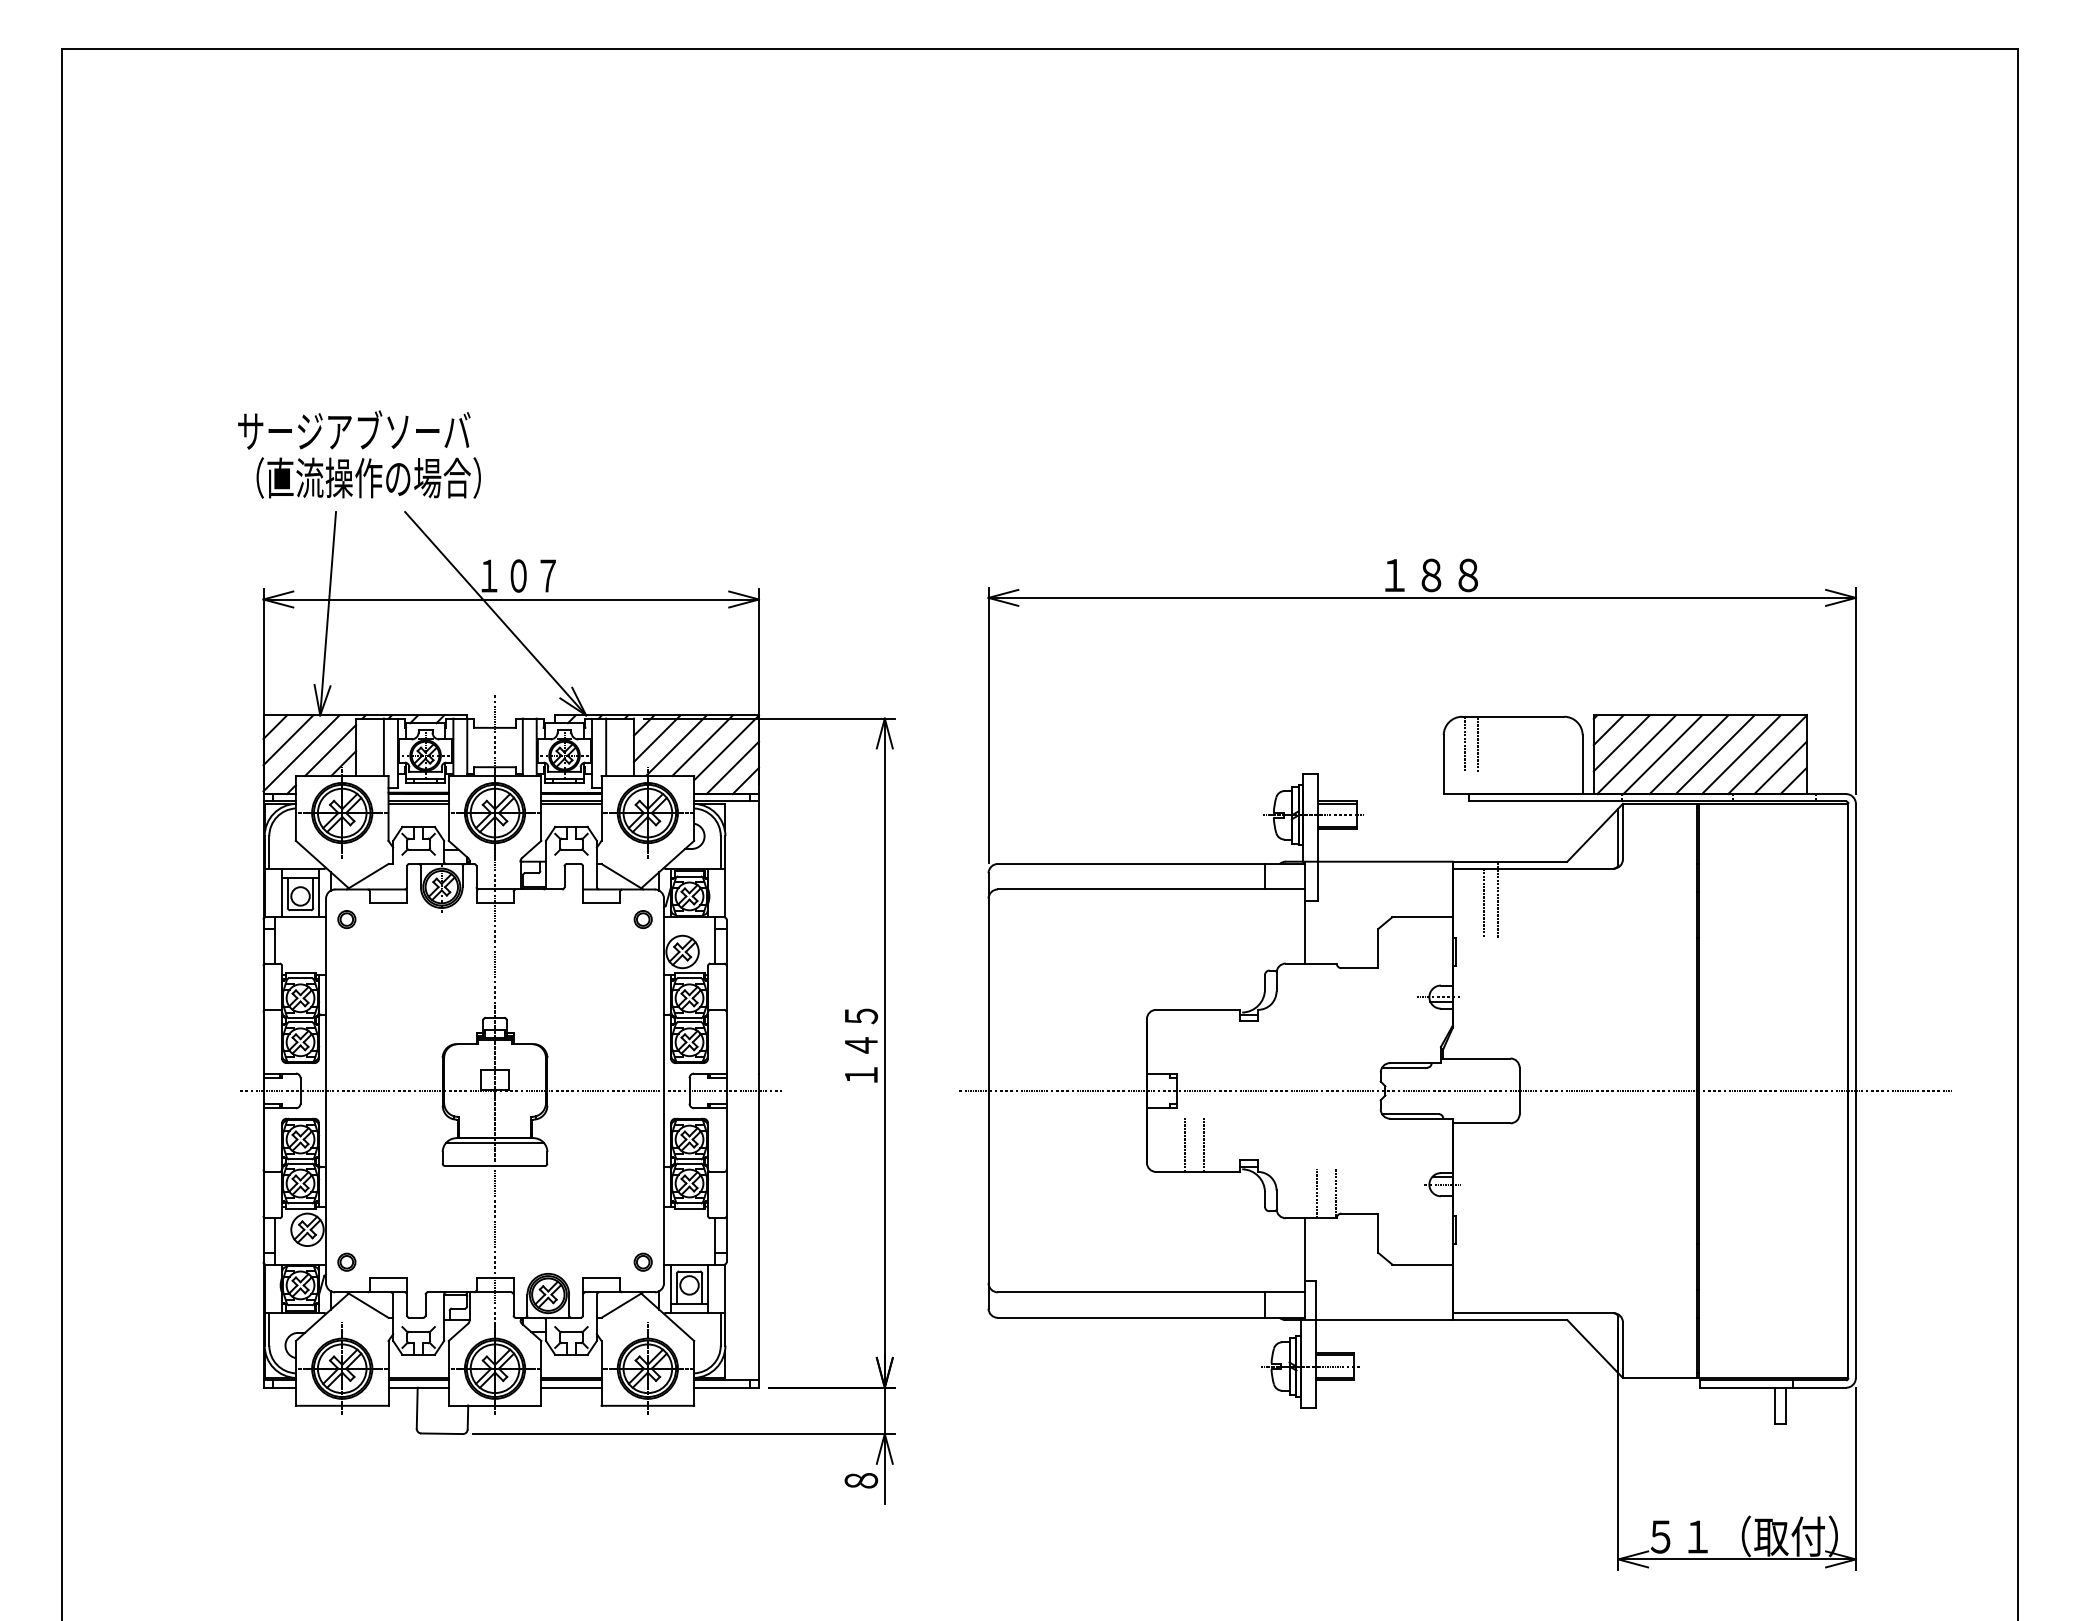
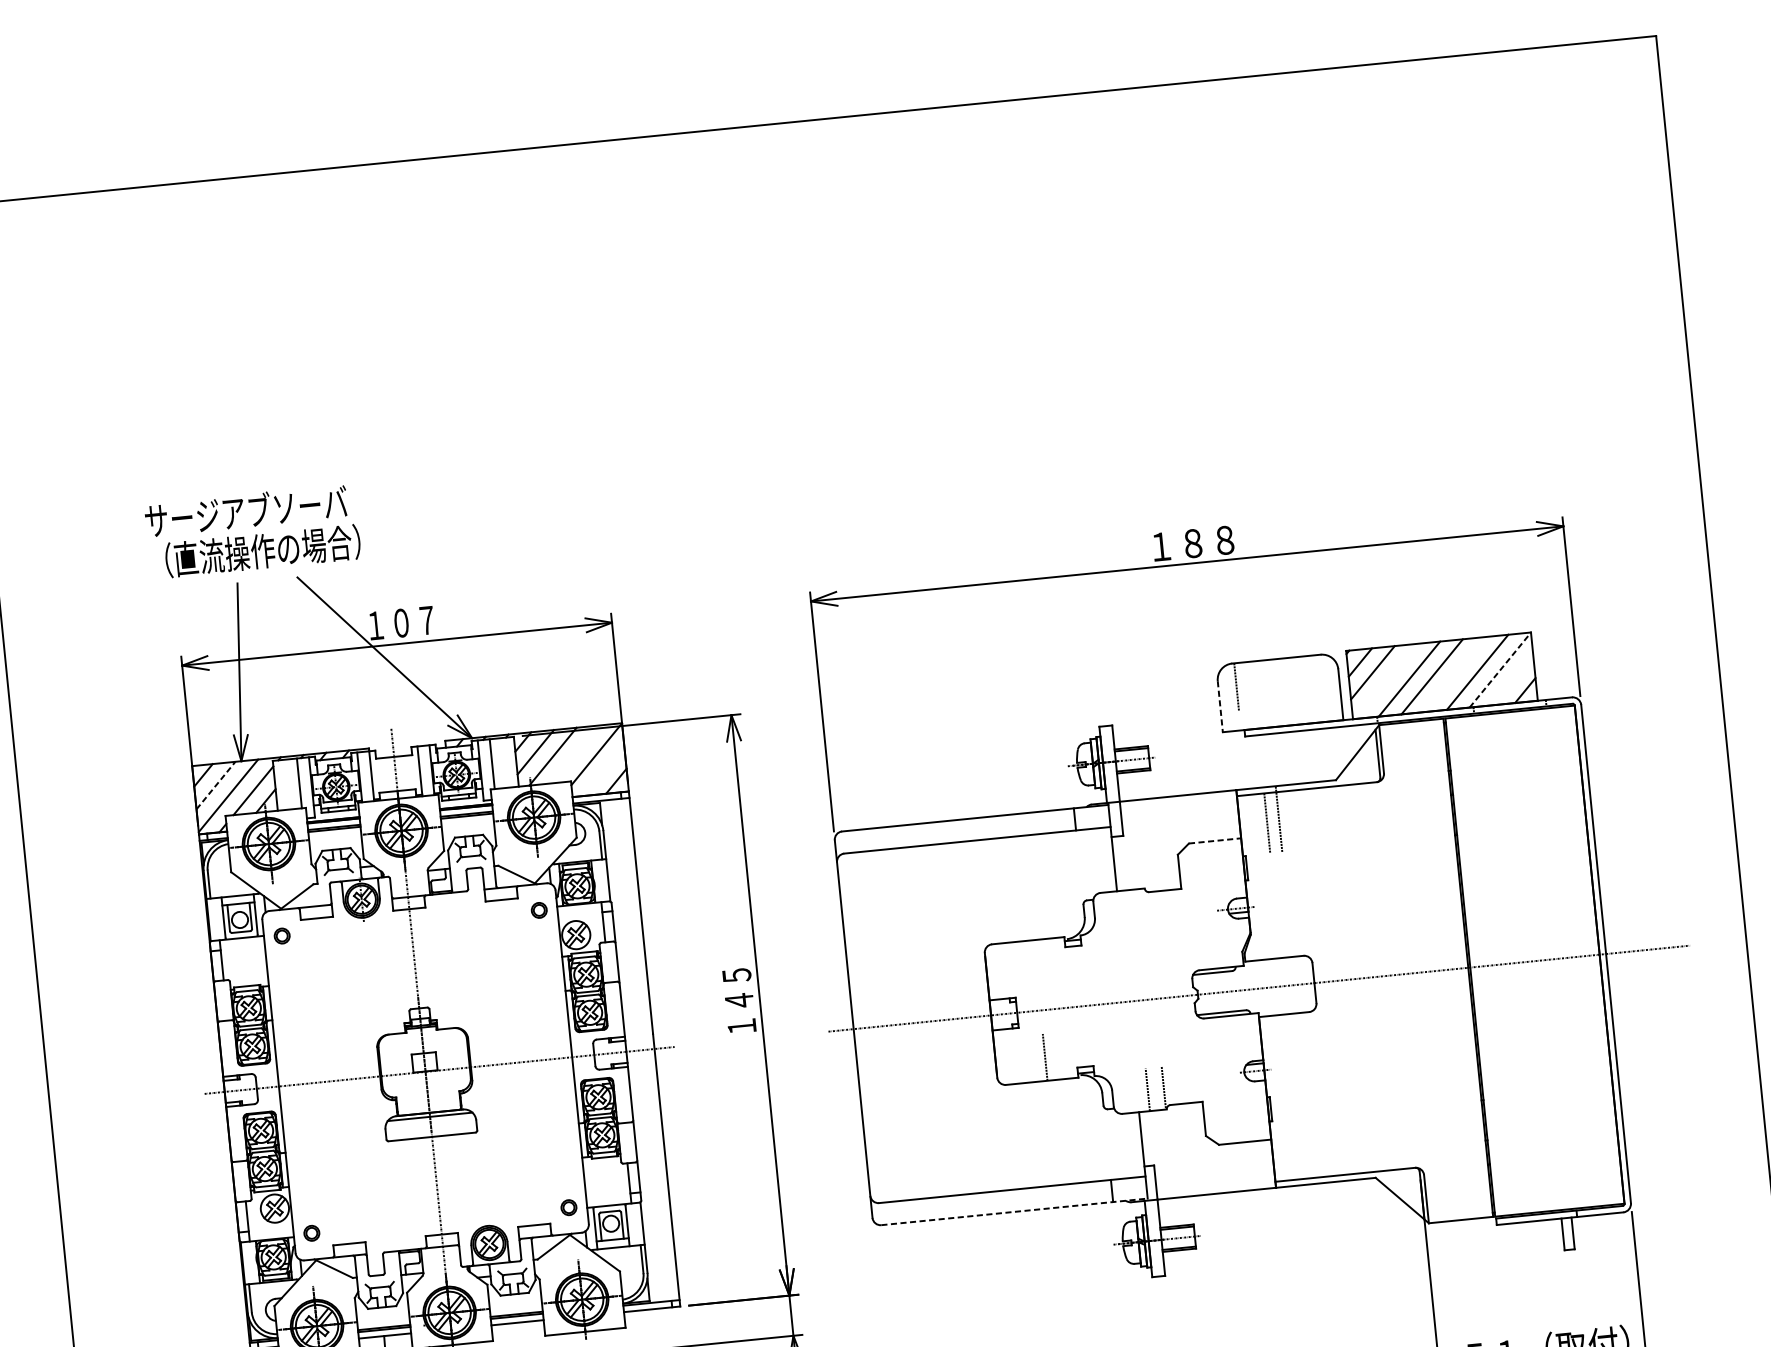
line: (288, 739) -> (215, 784), solid -> dashed
line: (1478, 743) -> (1248, 685), removed
line: (702, 745) -> (575, 754), removed
line: (1636, 754) -> (1386, 681), removed
line: (1714, 754) -> (1454, 674), removed
line: (1767, 754) -> (1500, 669), solid -> dashed
line: (1443, 765) -> (1220, 707), solid -> dashed
line: (732, 767) -> (603, 770), removed
line: (1780, 767) -> (1512, 680), removed
line: (1422, 917) -> (1215, 841), solid -> dashed
line: (1185, 1144) -> (1029, 1058), removed
line: (1151, 1317) -> (1014, 1211), solid -> dashed

